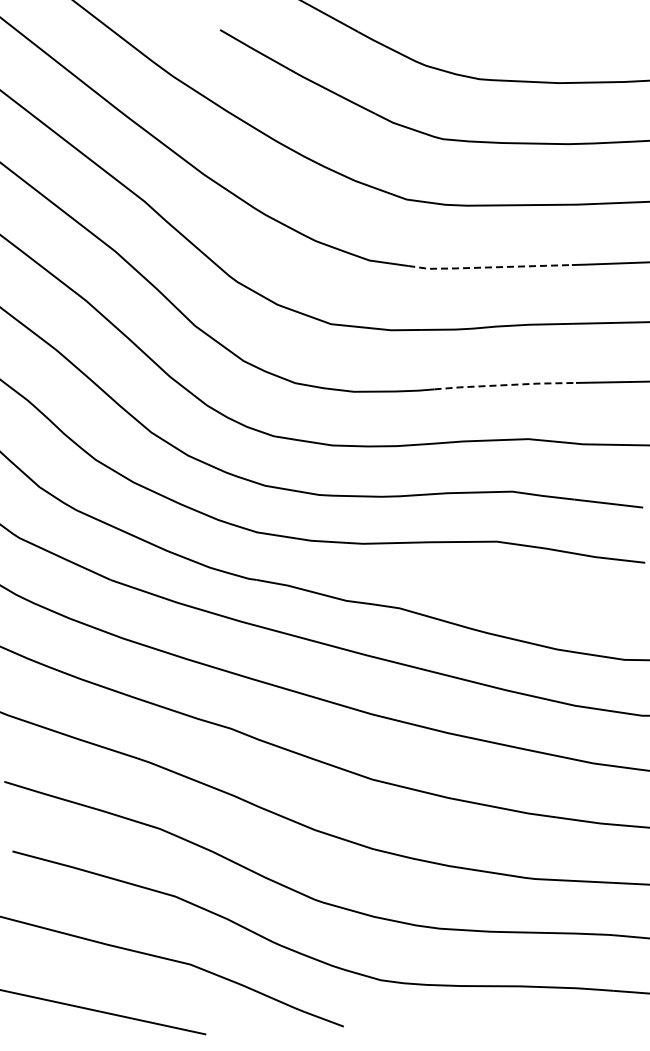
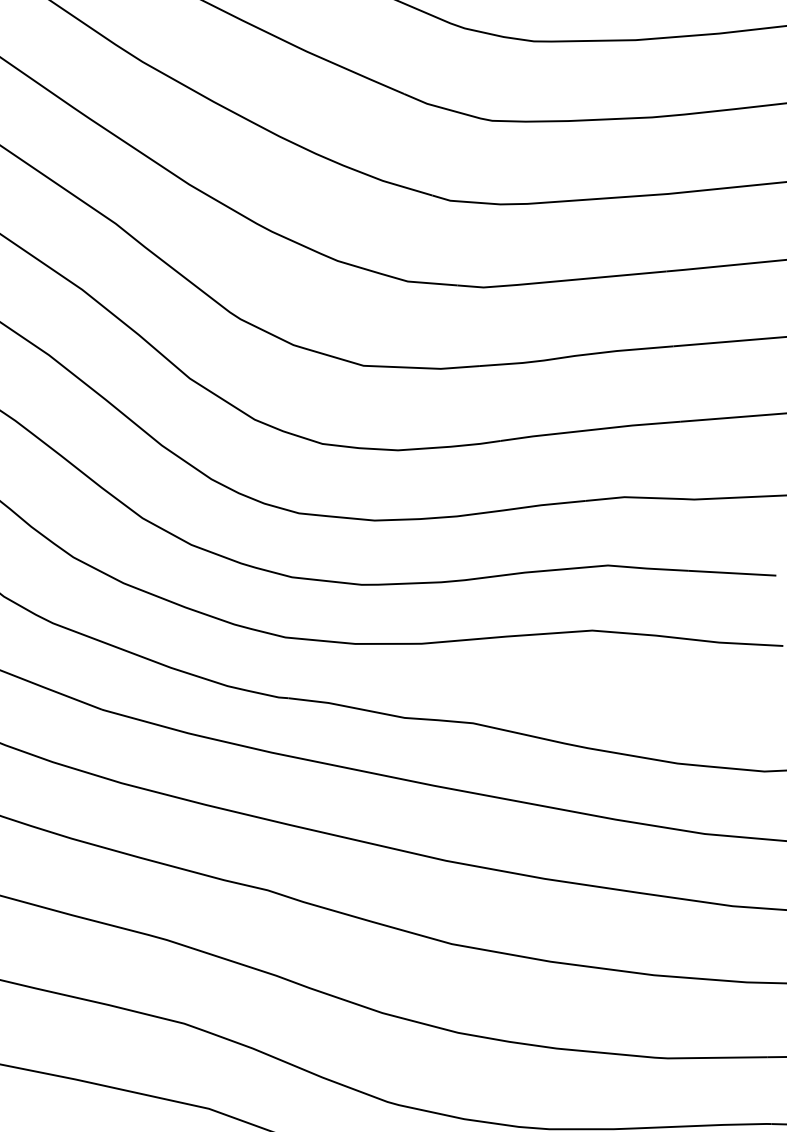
line: (488, 267) -> (560, 281), dashed -> solid
line: (505, 385) -> (591, 430), dashed -> solid

